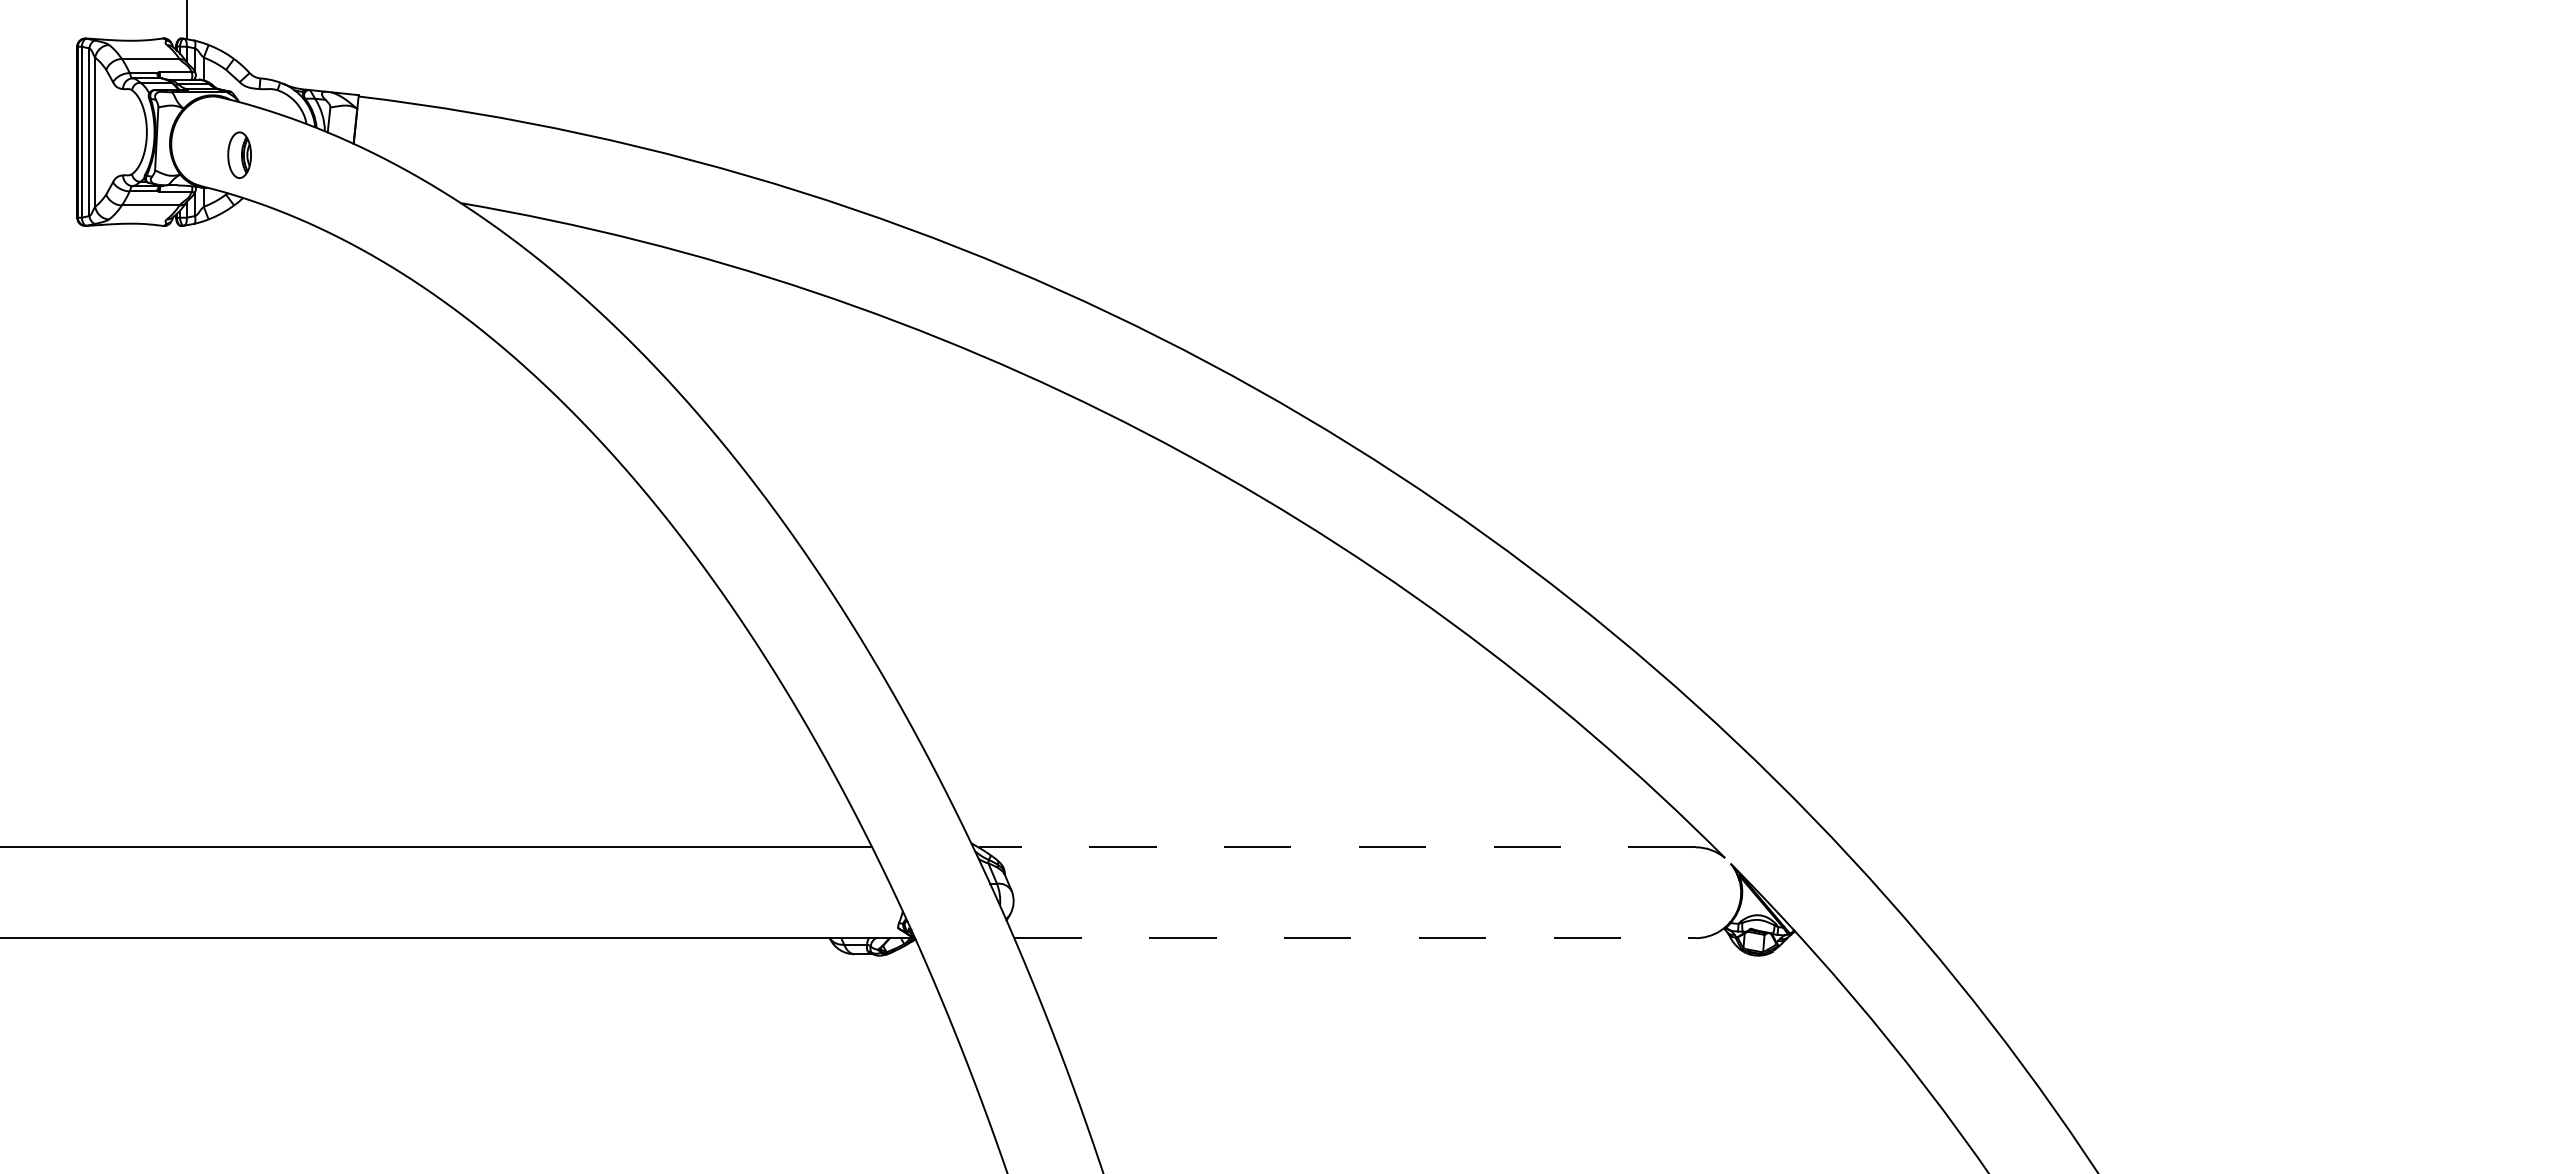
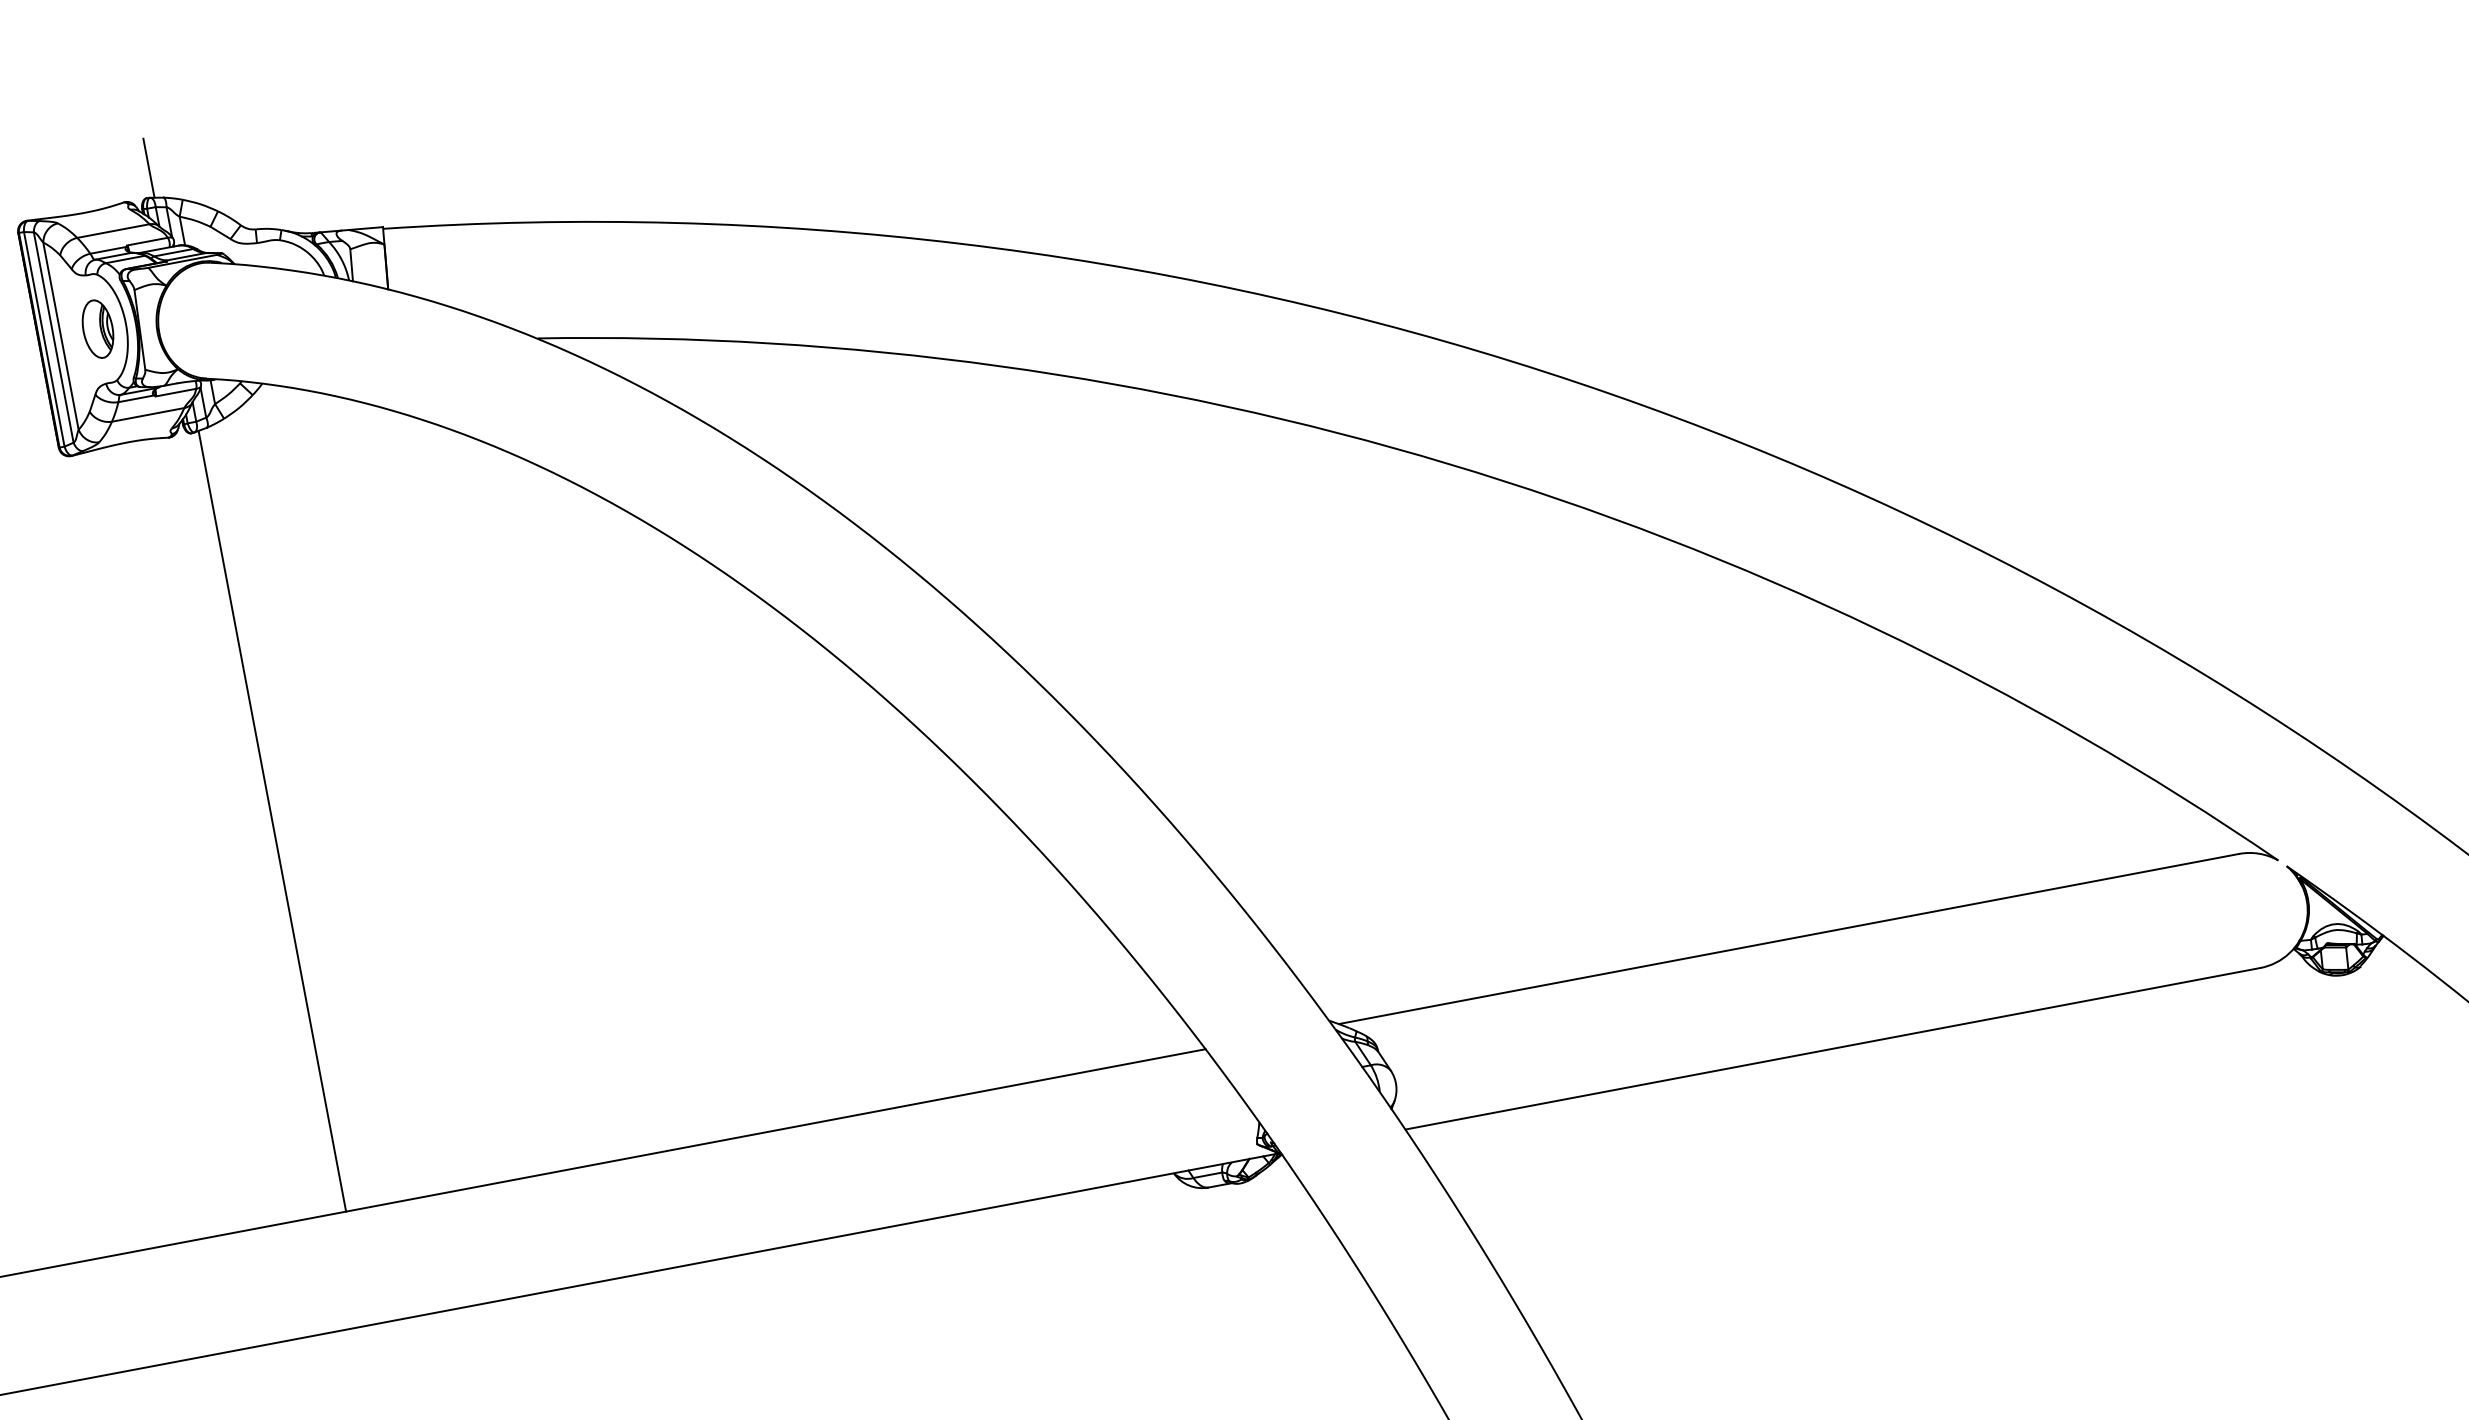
part: (239, 154) -> (97, 328), moved
line: (187, 536) -> (272, 821), added
line: (1337, 847) -> (1789, 939), dashed -> solid
line: (1355, 938) -> (1833, 1049), dashed -> solid

